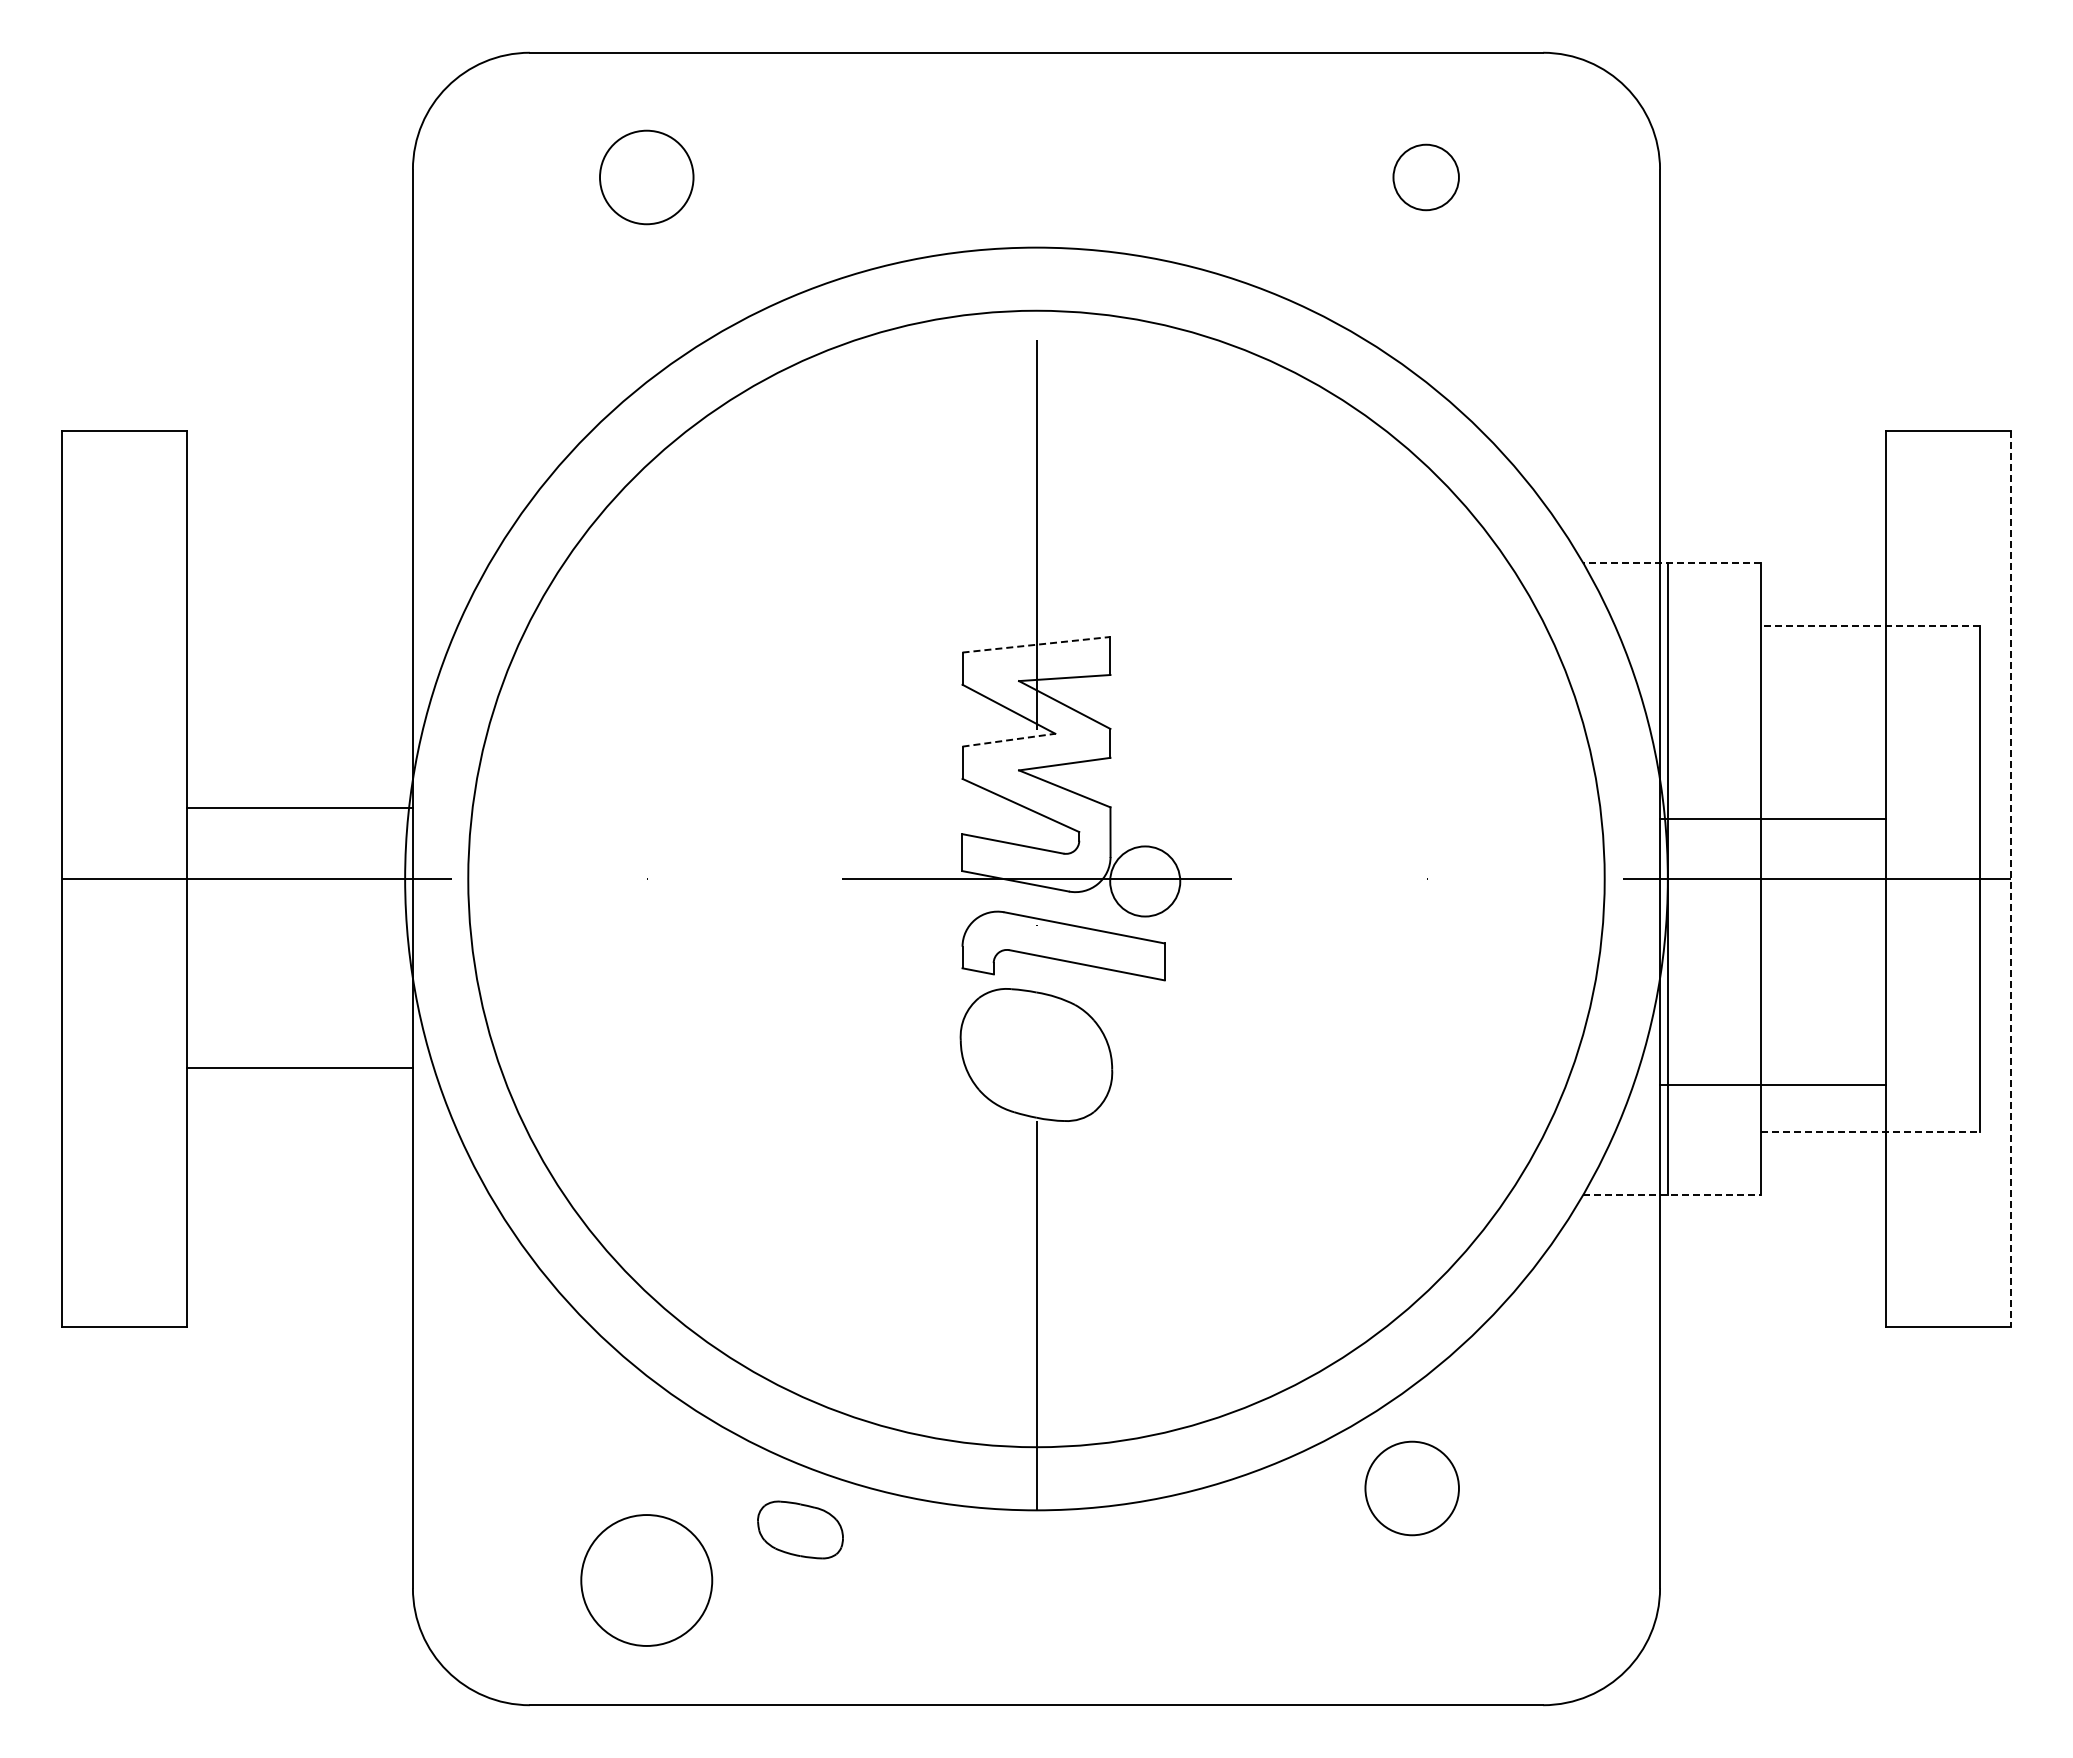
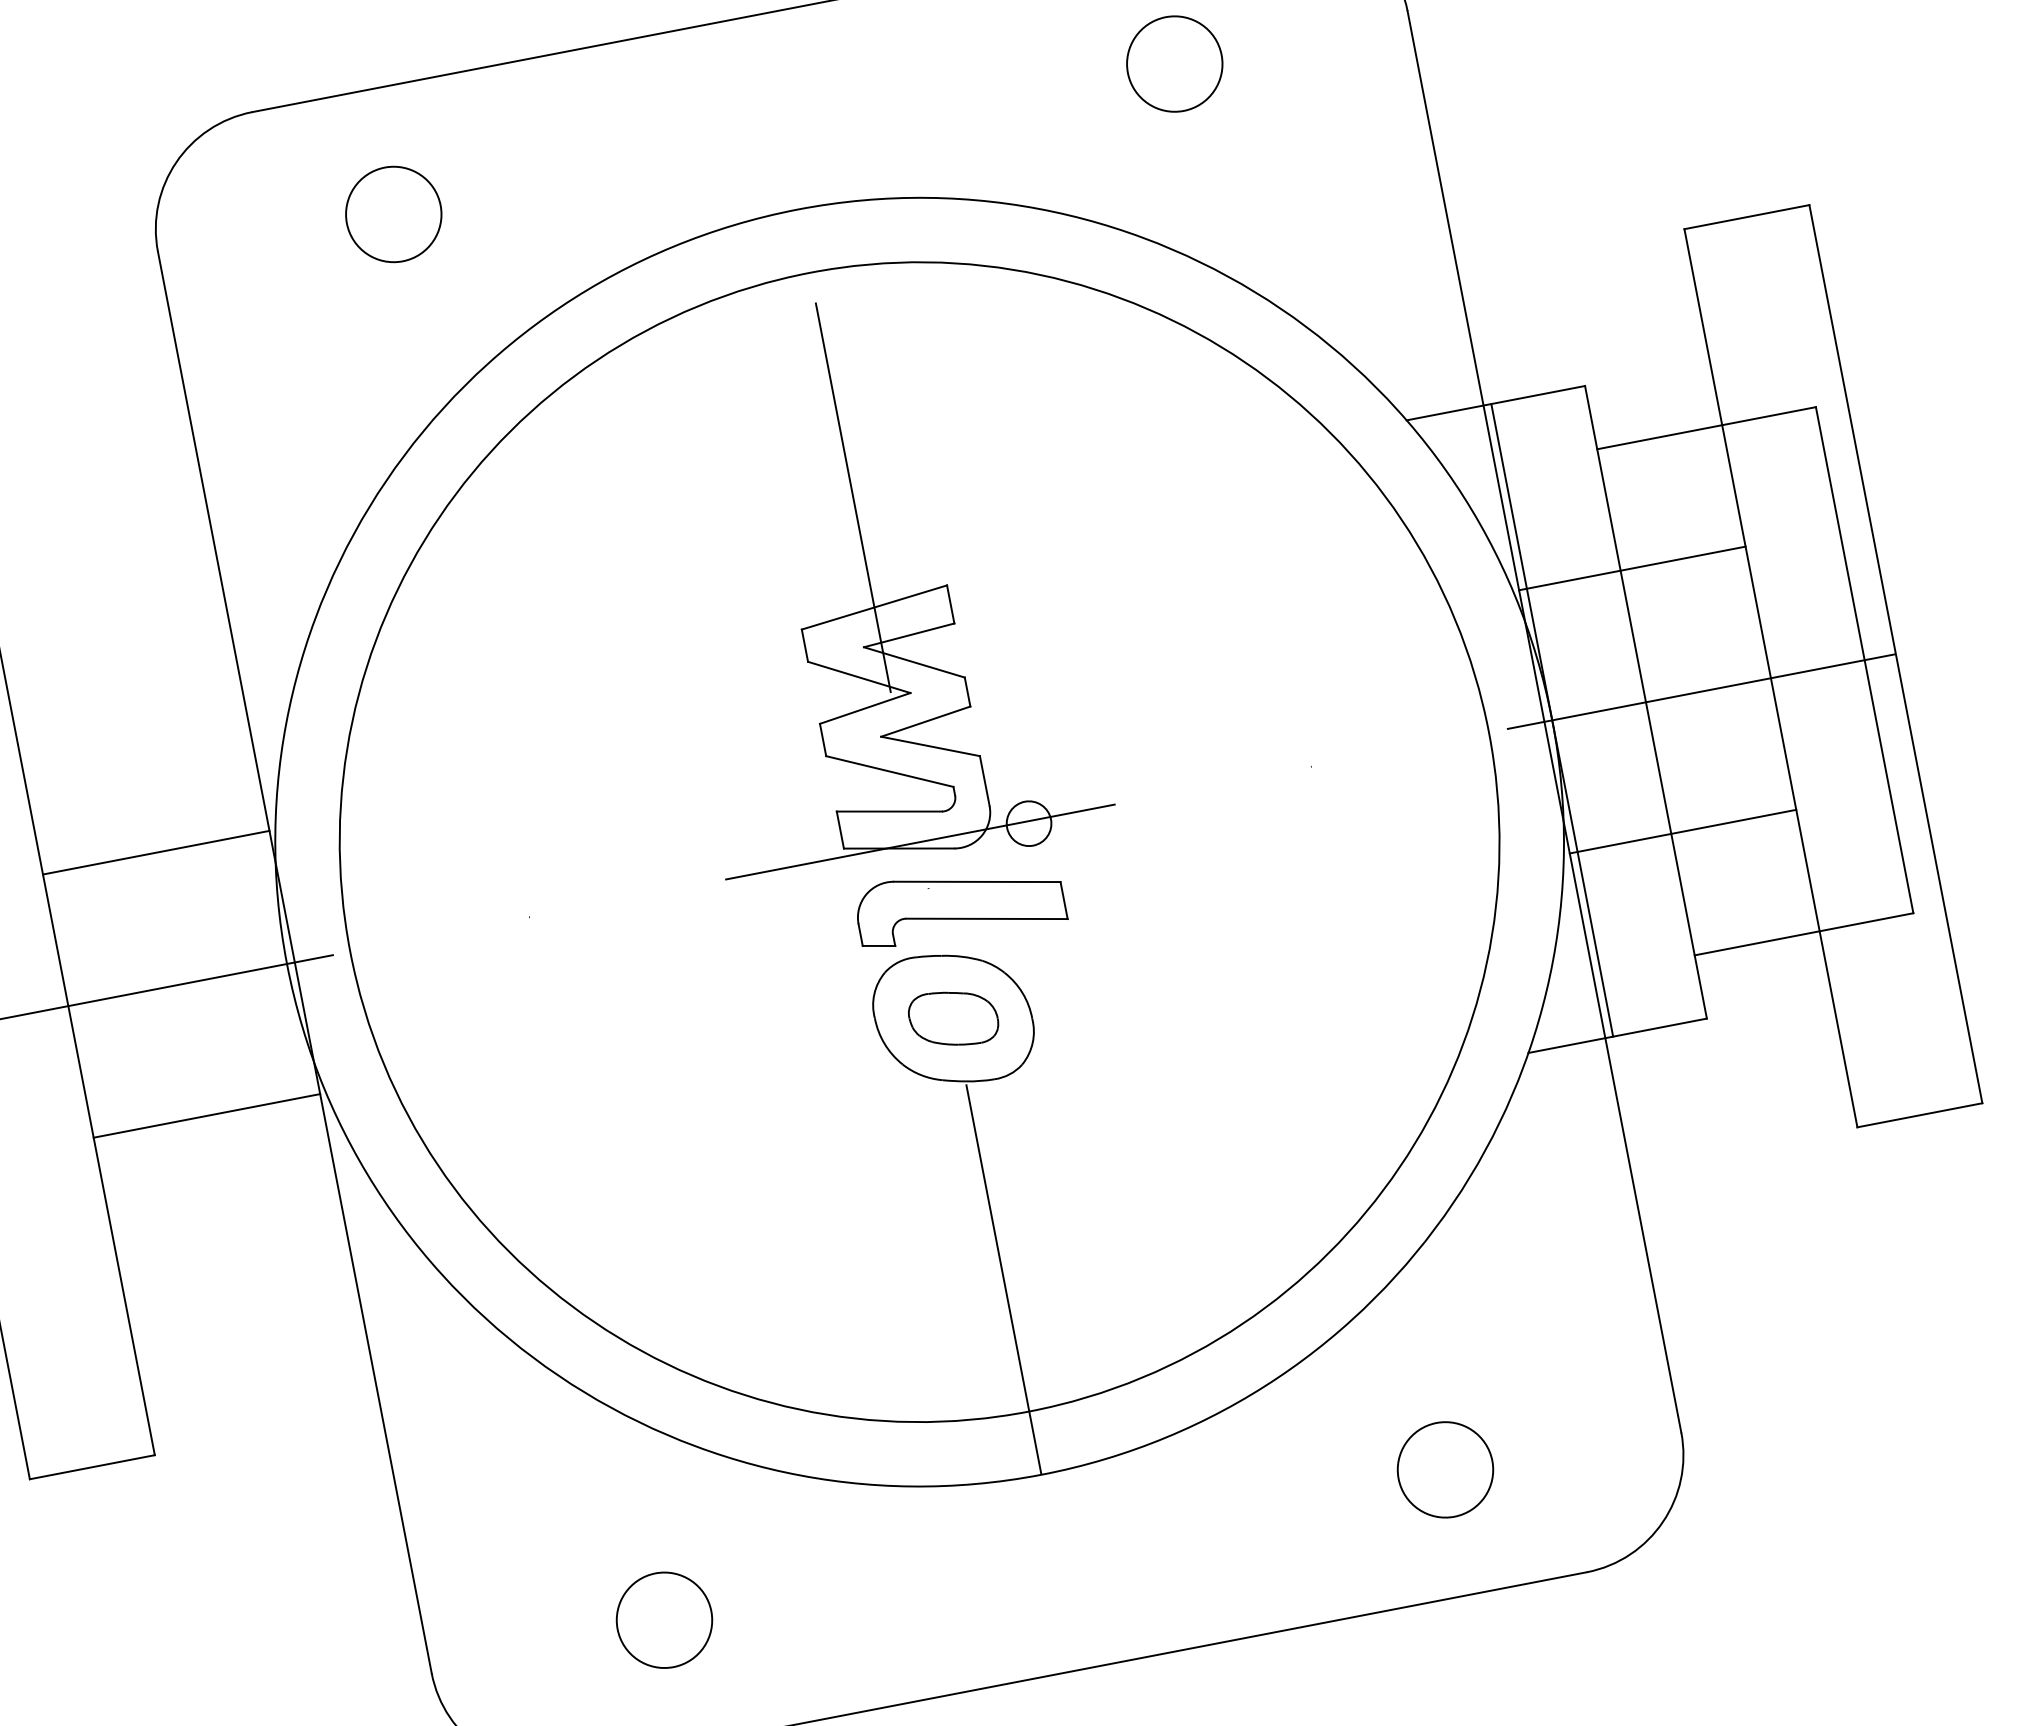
circle: (1425, 177) -> (1174, 64), size x1.43
line: (1671, 563) -> (1495, 403), dashed -> solid
line: (1870, 626) -> (1706, 428), dashed -> solid
line: (1036, 644) -> (874, 607), dashed -> solid
line: (1008, 740) -> (864, 708), dashed -> solid
line: (299, 807) -> (155, 852), moved
line: (1773, 818) -> (1632, 568), moved
line: (2010, 879) -> (1895, 654), dashed -> solid
circle: (1145, 881) -> (1029, 823), size x0.62
line: (299, 1068) -> (206, 1116), moved
line: (1773, 1085) -> (1683, 831), moved
line: (1871, 1131) -> (1805, 934), dashed -> solid
line: (1672, 1194) -> (1617, 1035), dashed -> solid
circle: (1411, 1488) -> (1444, 1470), moved
part: (800, 1529) -> (953, 1018), moved
circle: (646, 1580) -> (664, 1620), size x0.71

